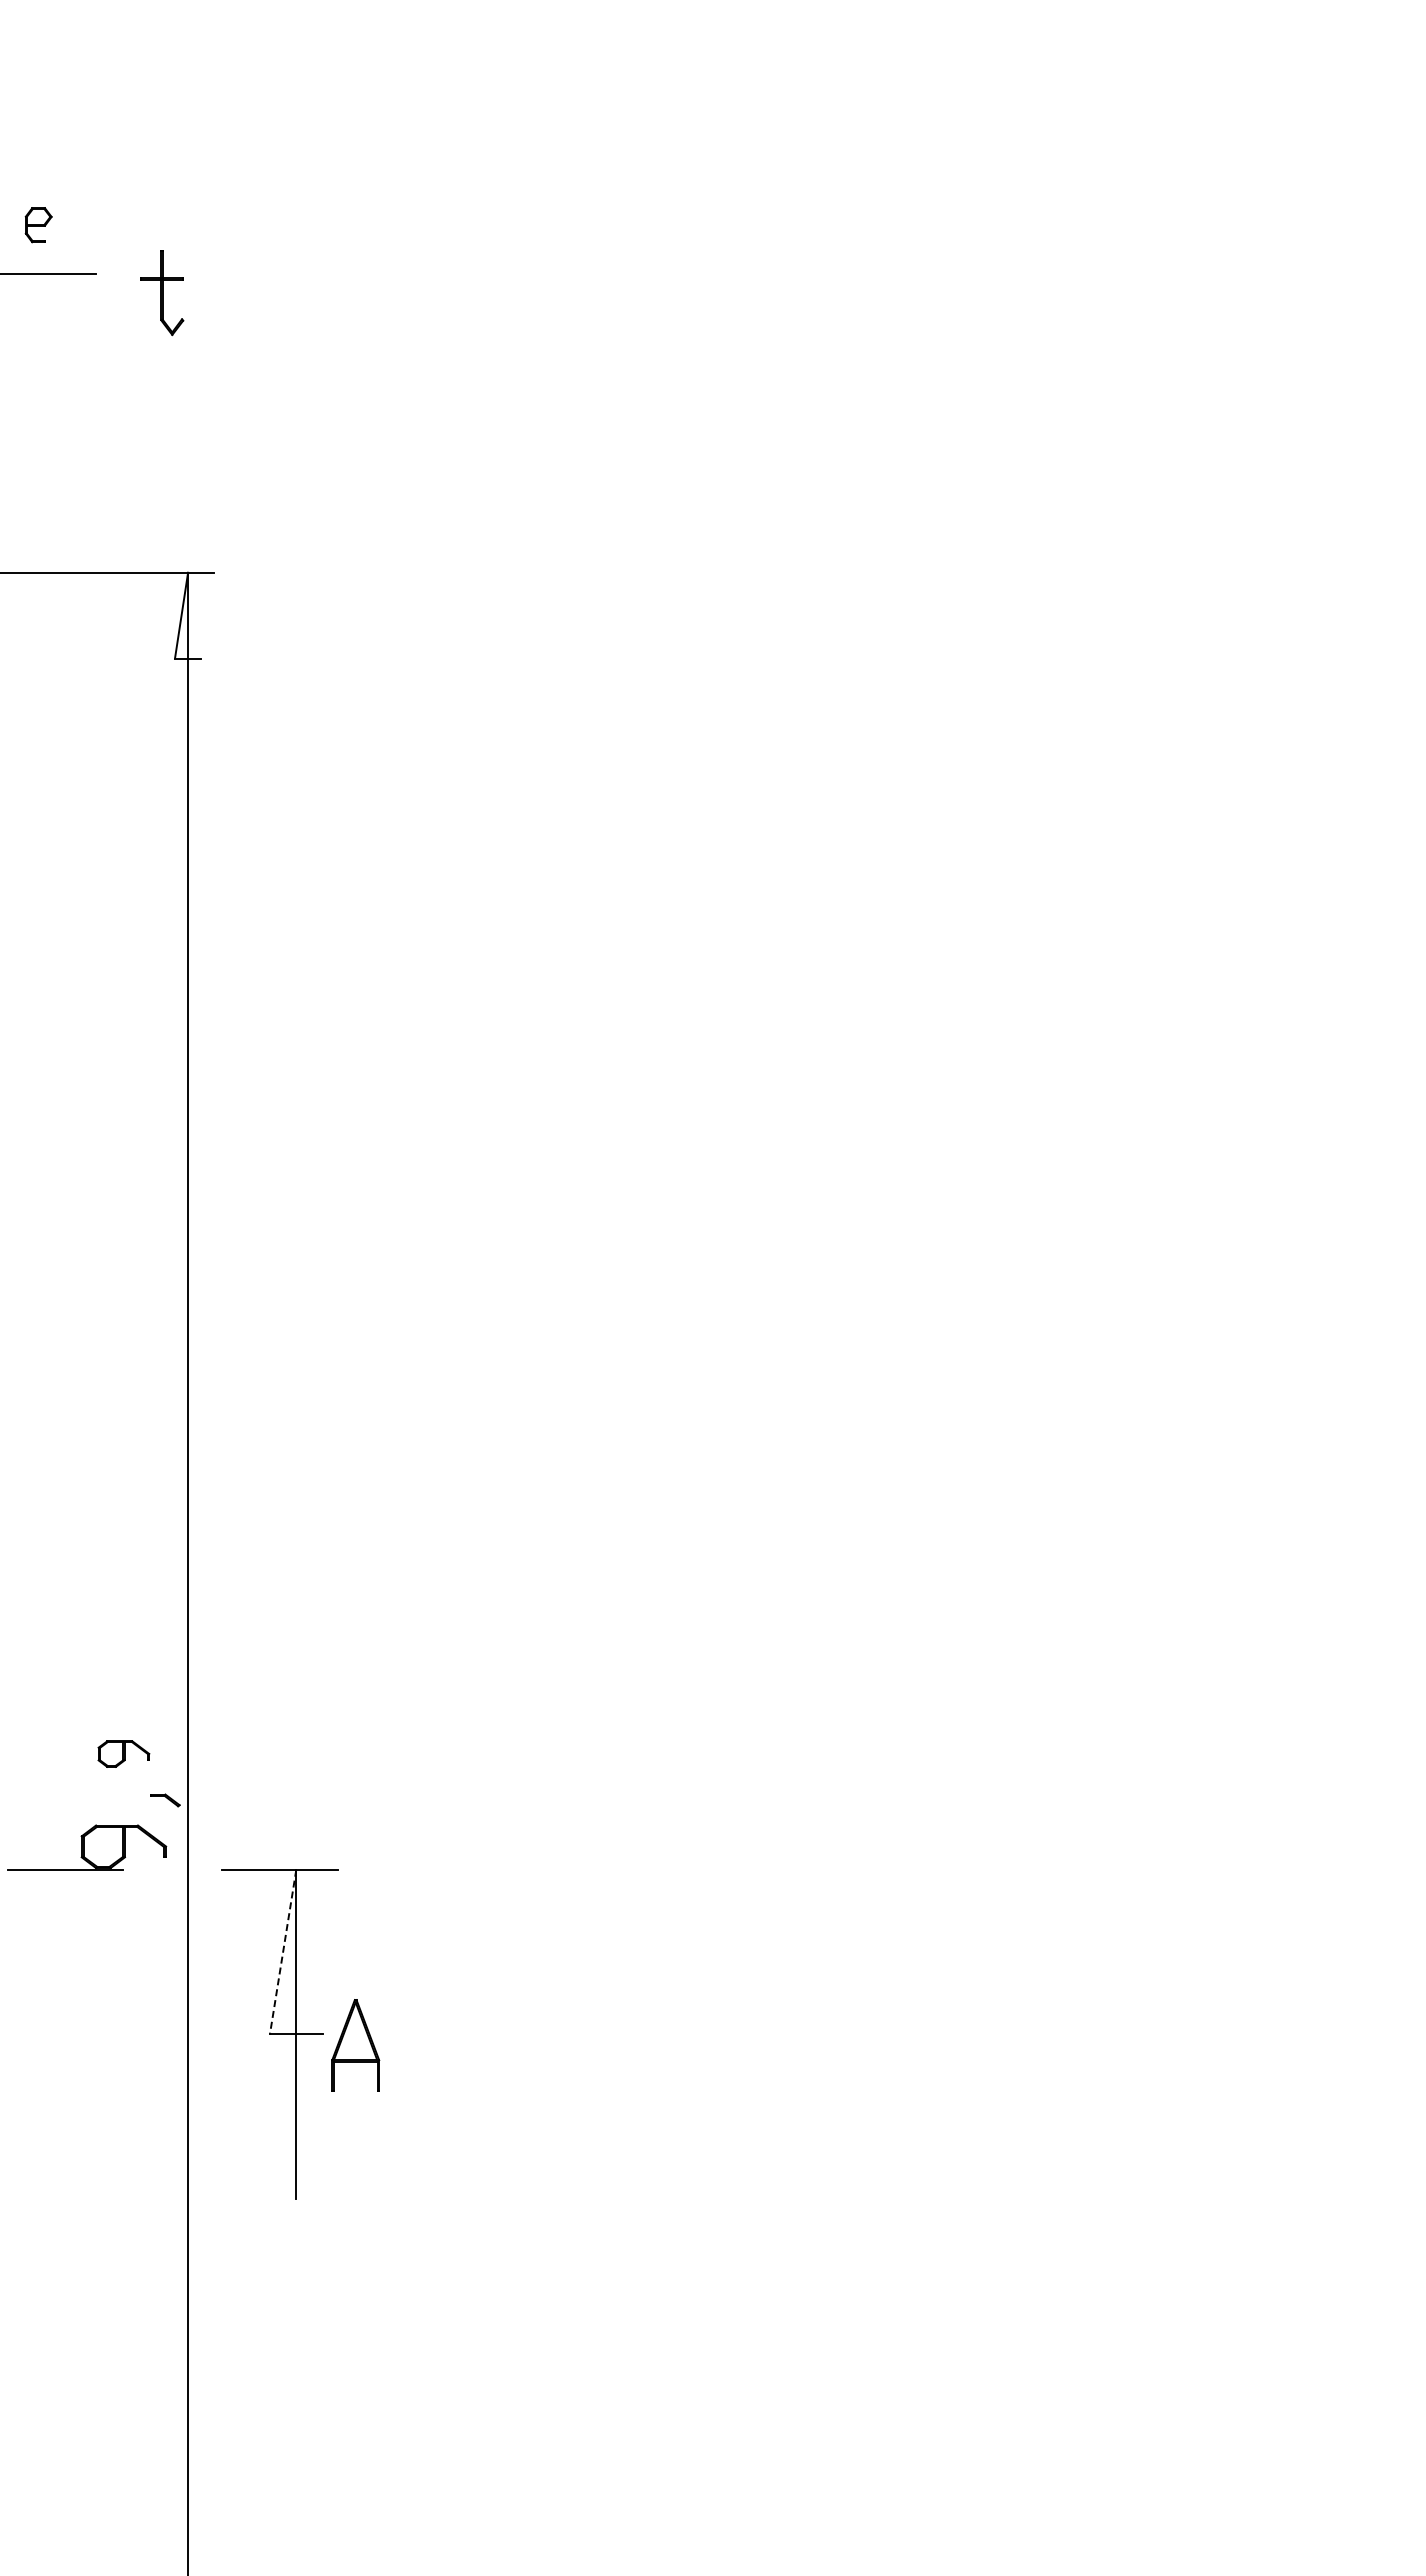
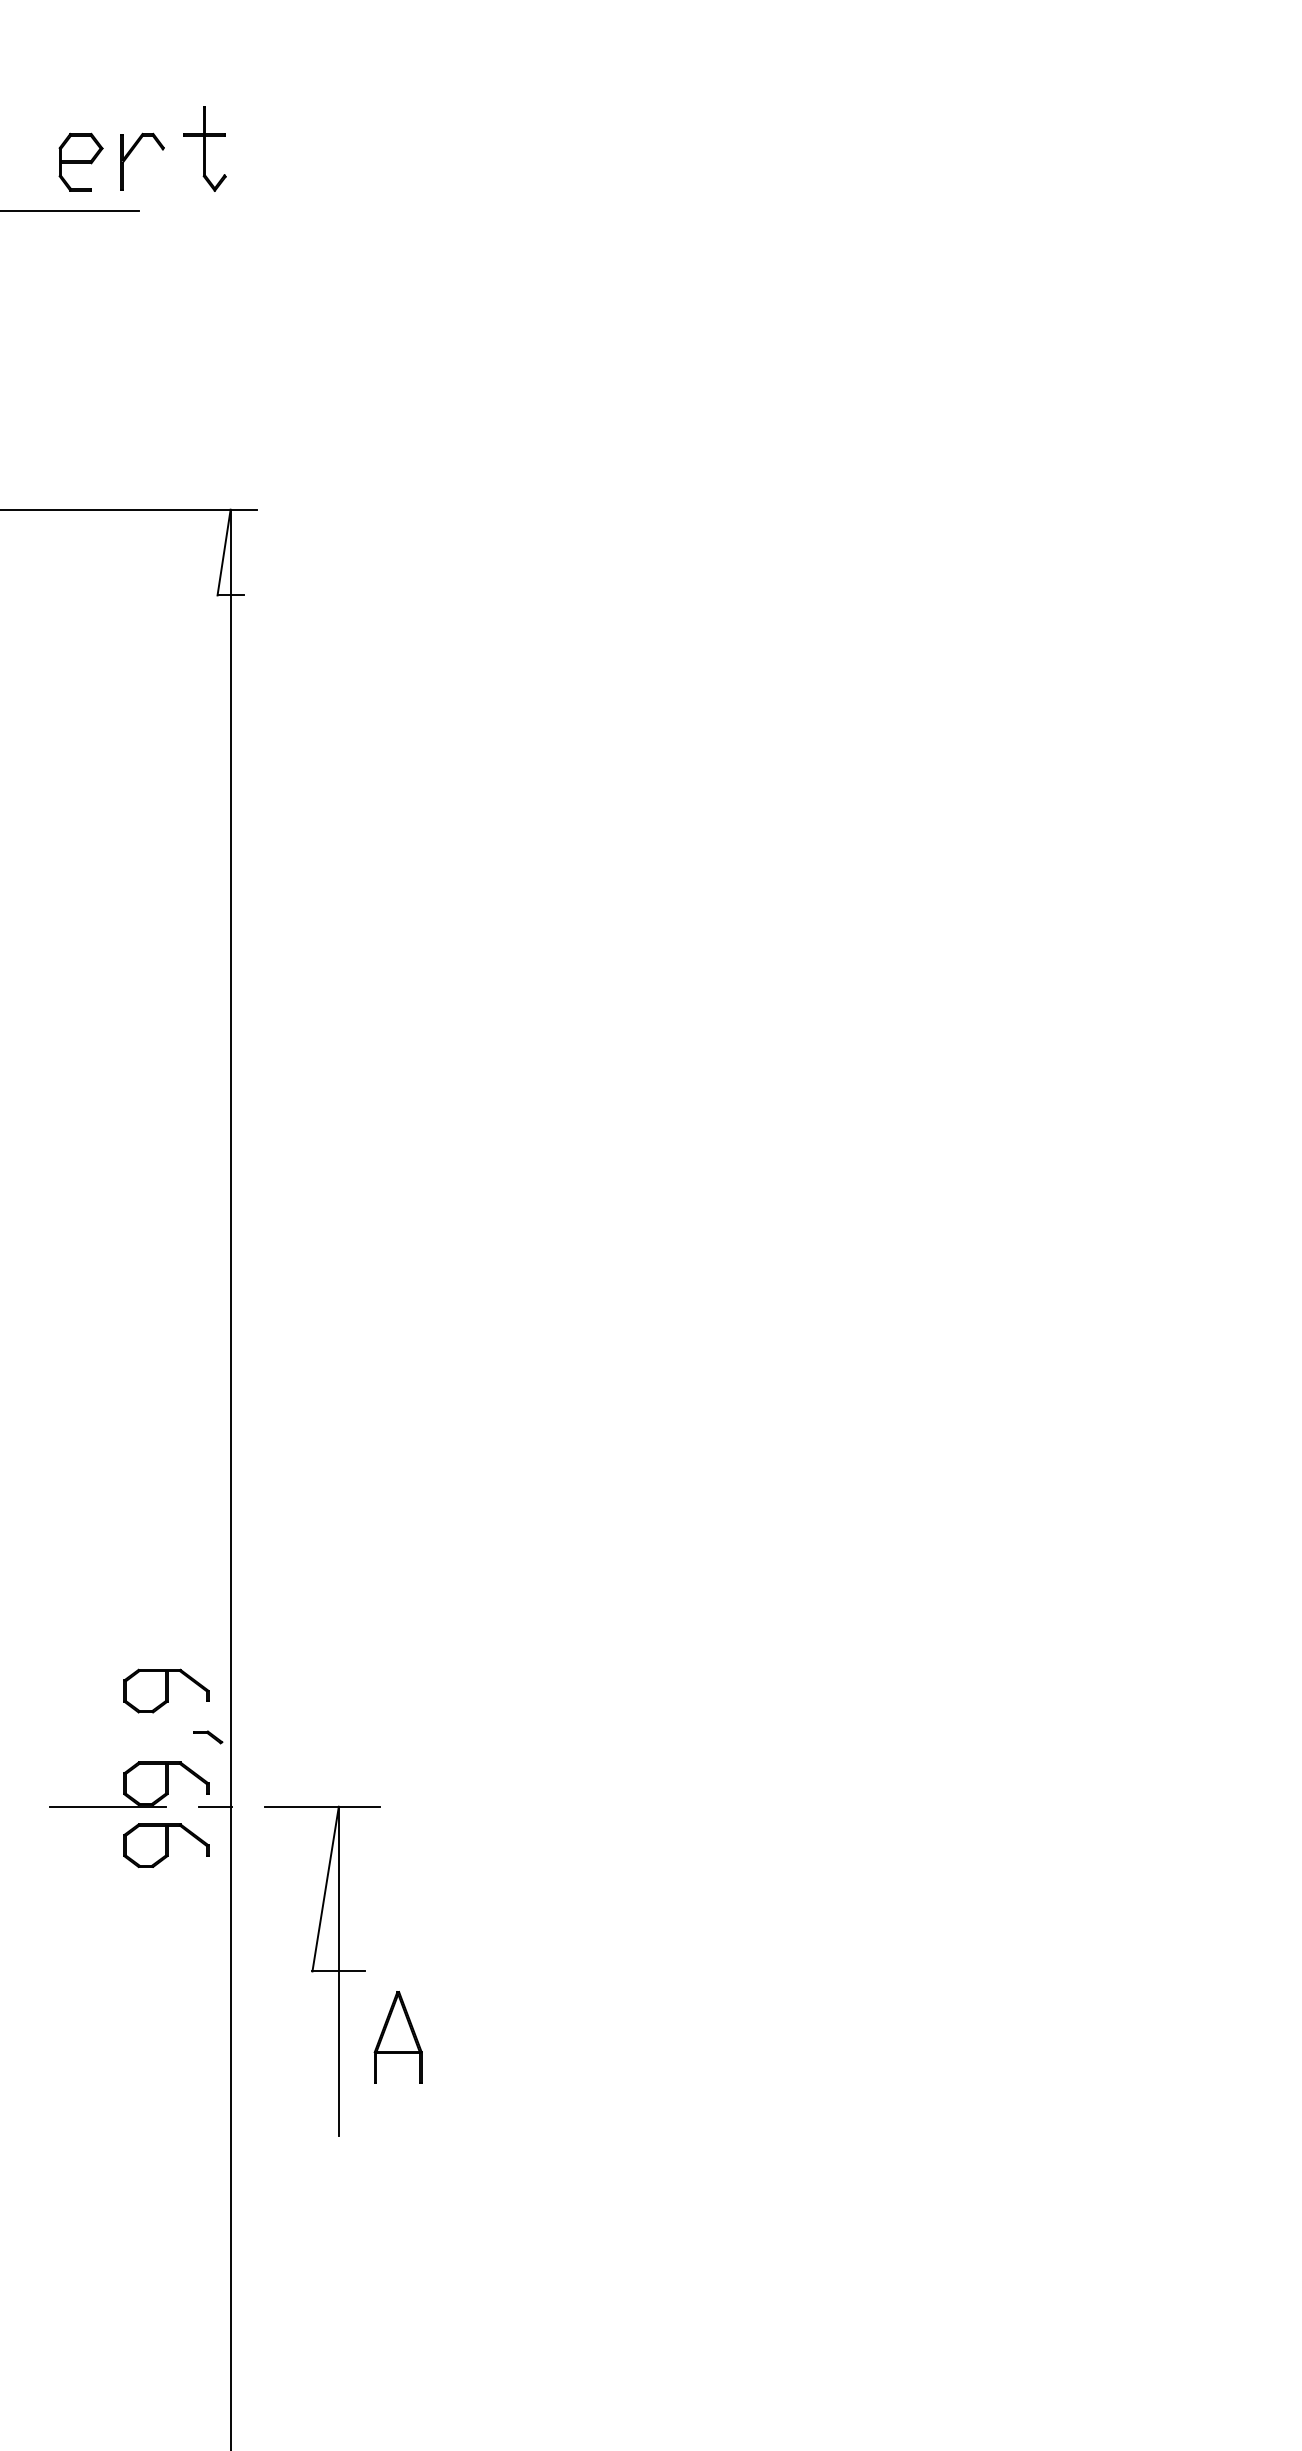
part: (89, 215) -> (132, 152), added
part: (38, 224) -> (81, 161), size x1.67
part: (162, 293) -> (205, 149), moved
part: (123, 1753) -> (166, 1690), size x1.67
line: (172, 1869) -> (215, 1806), added
part: (123, 1908) -> (166, 1845), added
line: (283, 1952) -> (326, 1889), dashed -> solid
part: (355, 2045) -> (398, 2037), moved

